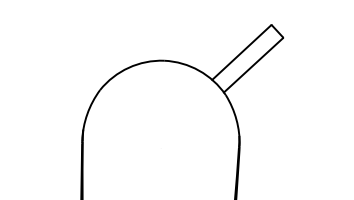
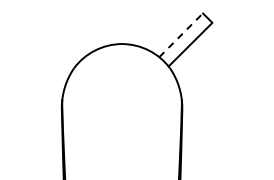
line: (241, 52) -> (180, 35), solid -> dashed

